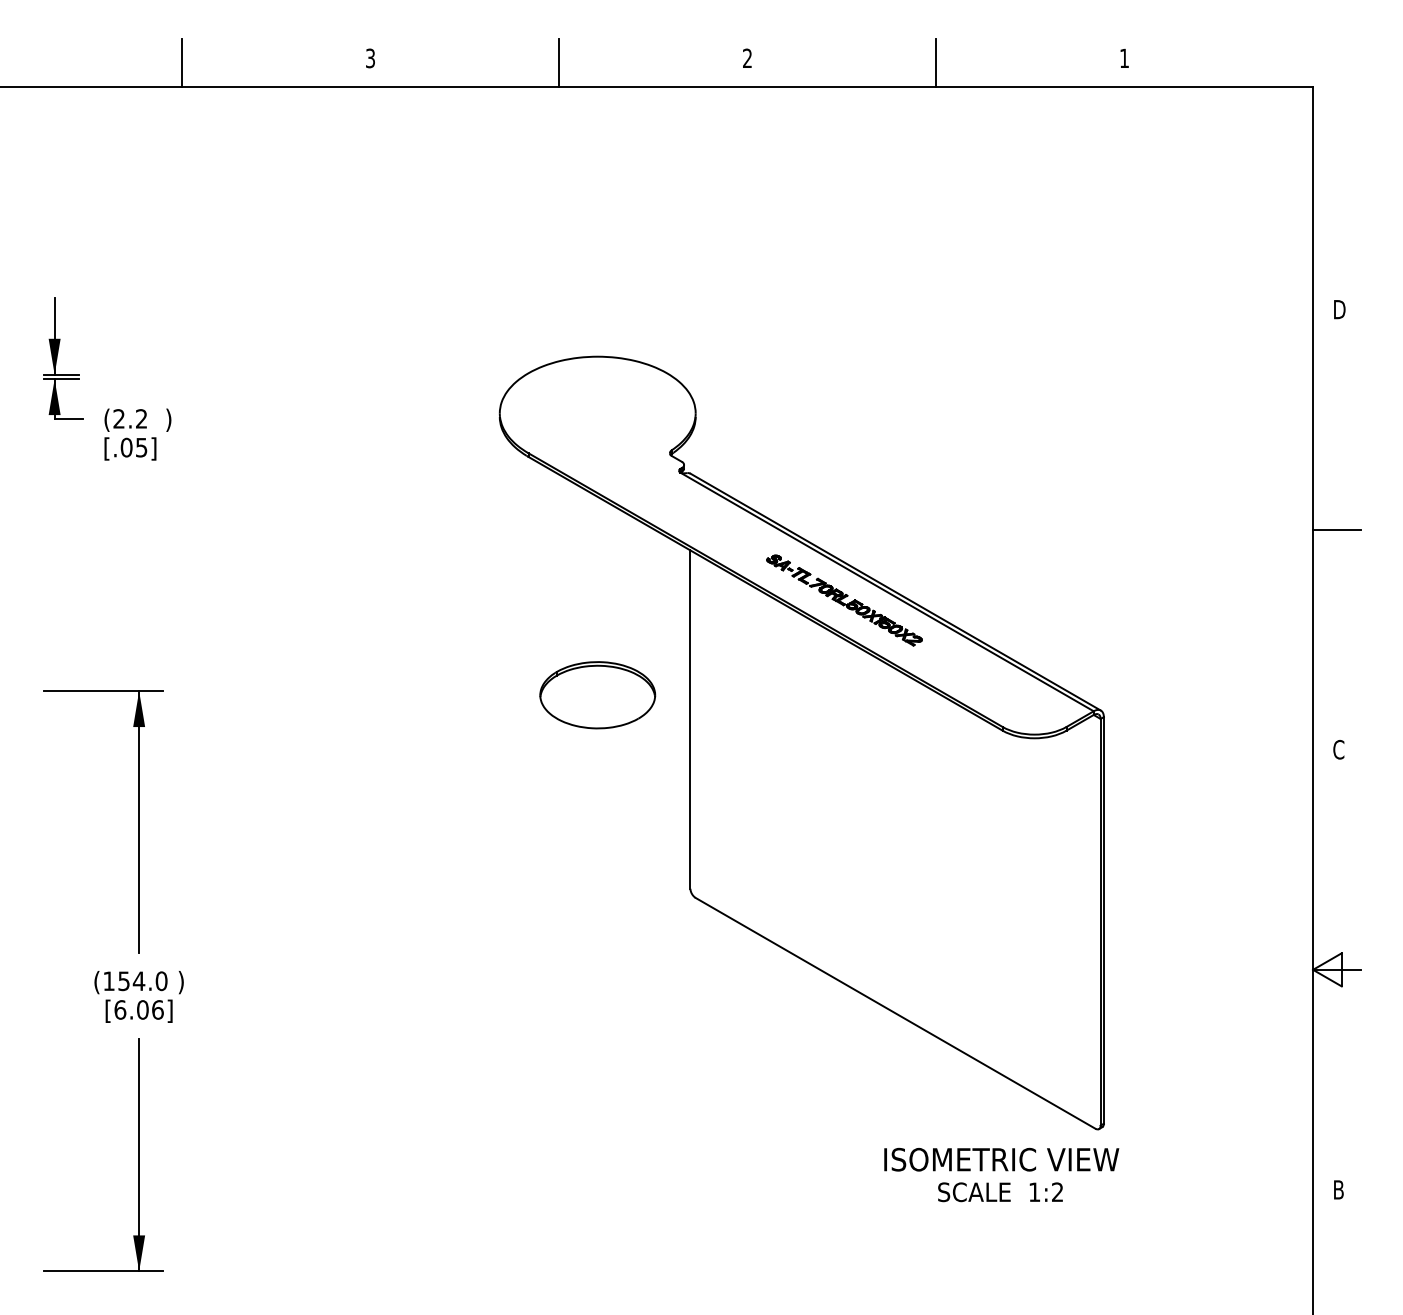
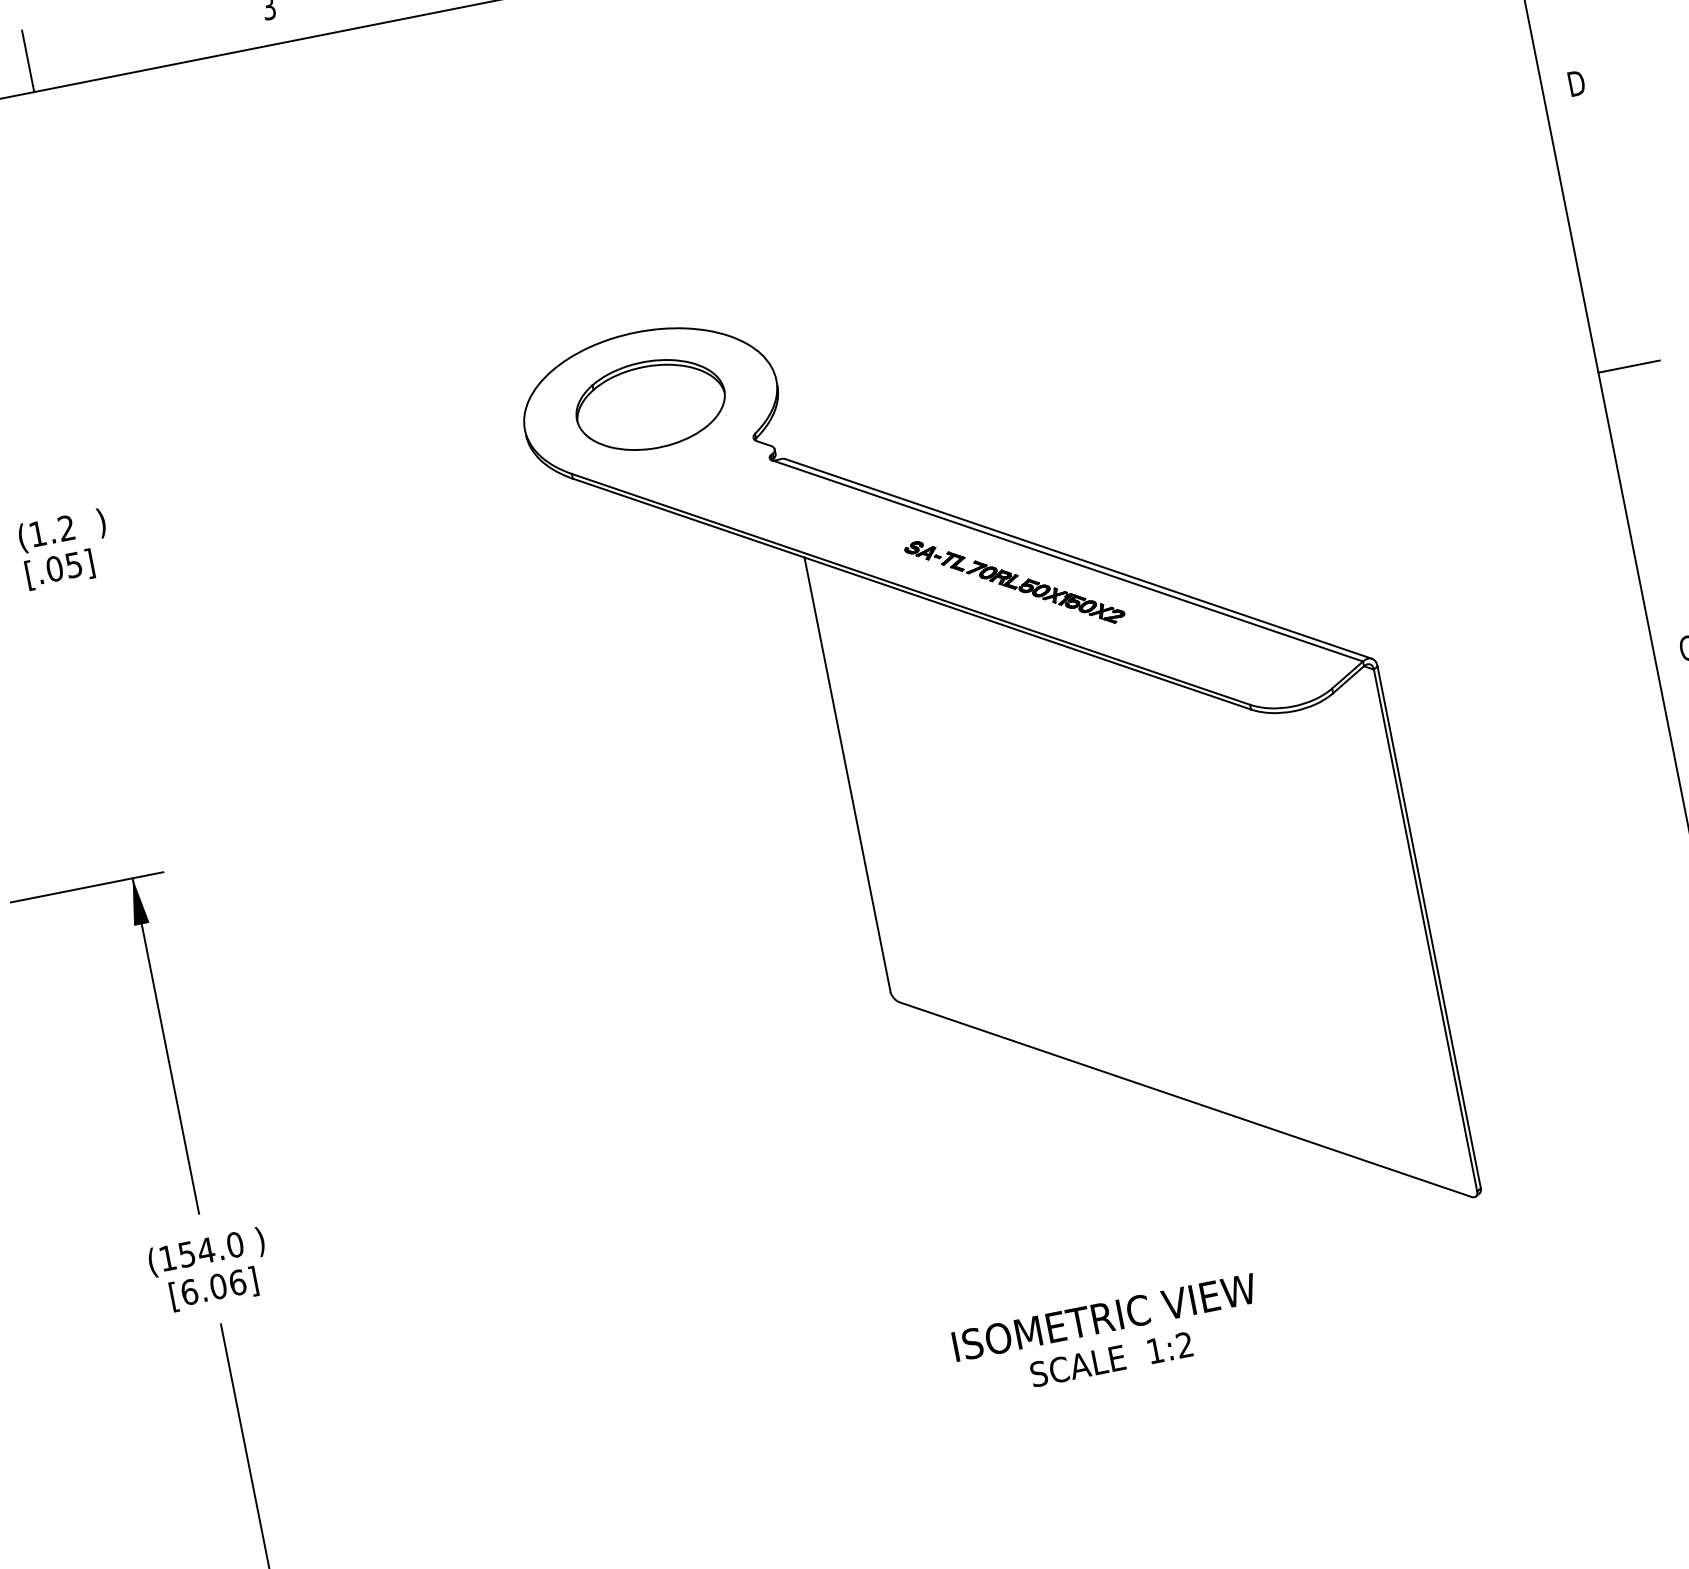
text: (118, 418) -> (36, 533), (2.2 -> (1.2
part: (597, 695) -> (650, 405), moved
text: (1001, 1174) -> (1108, 1336), moved

